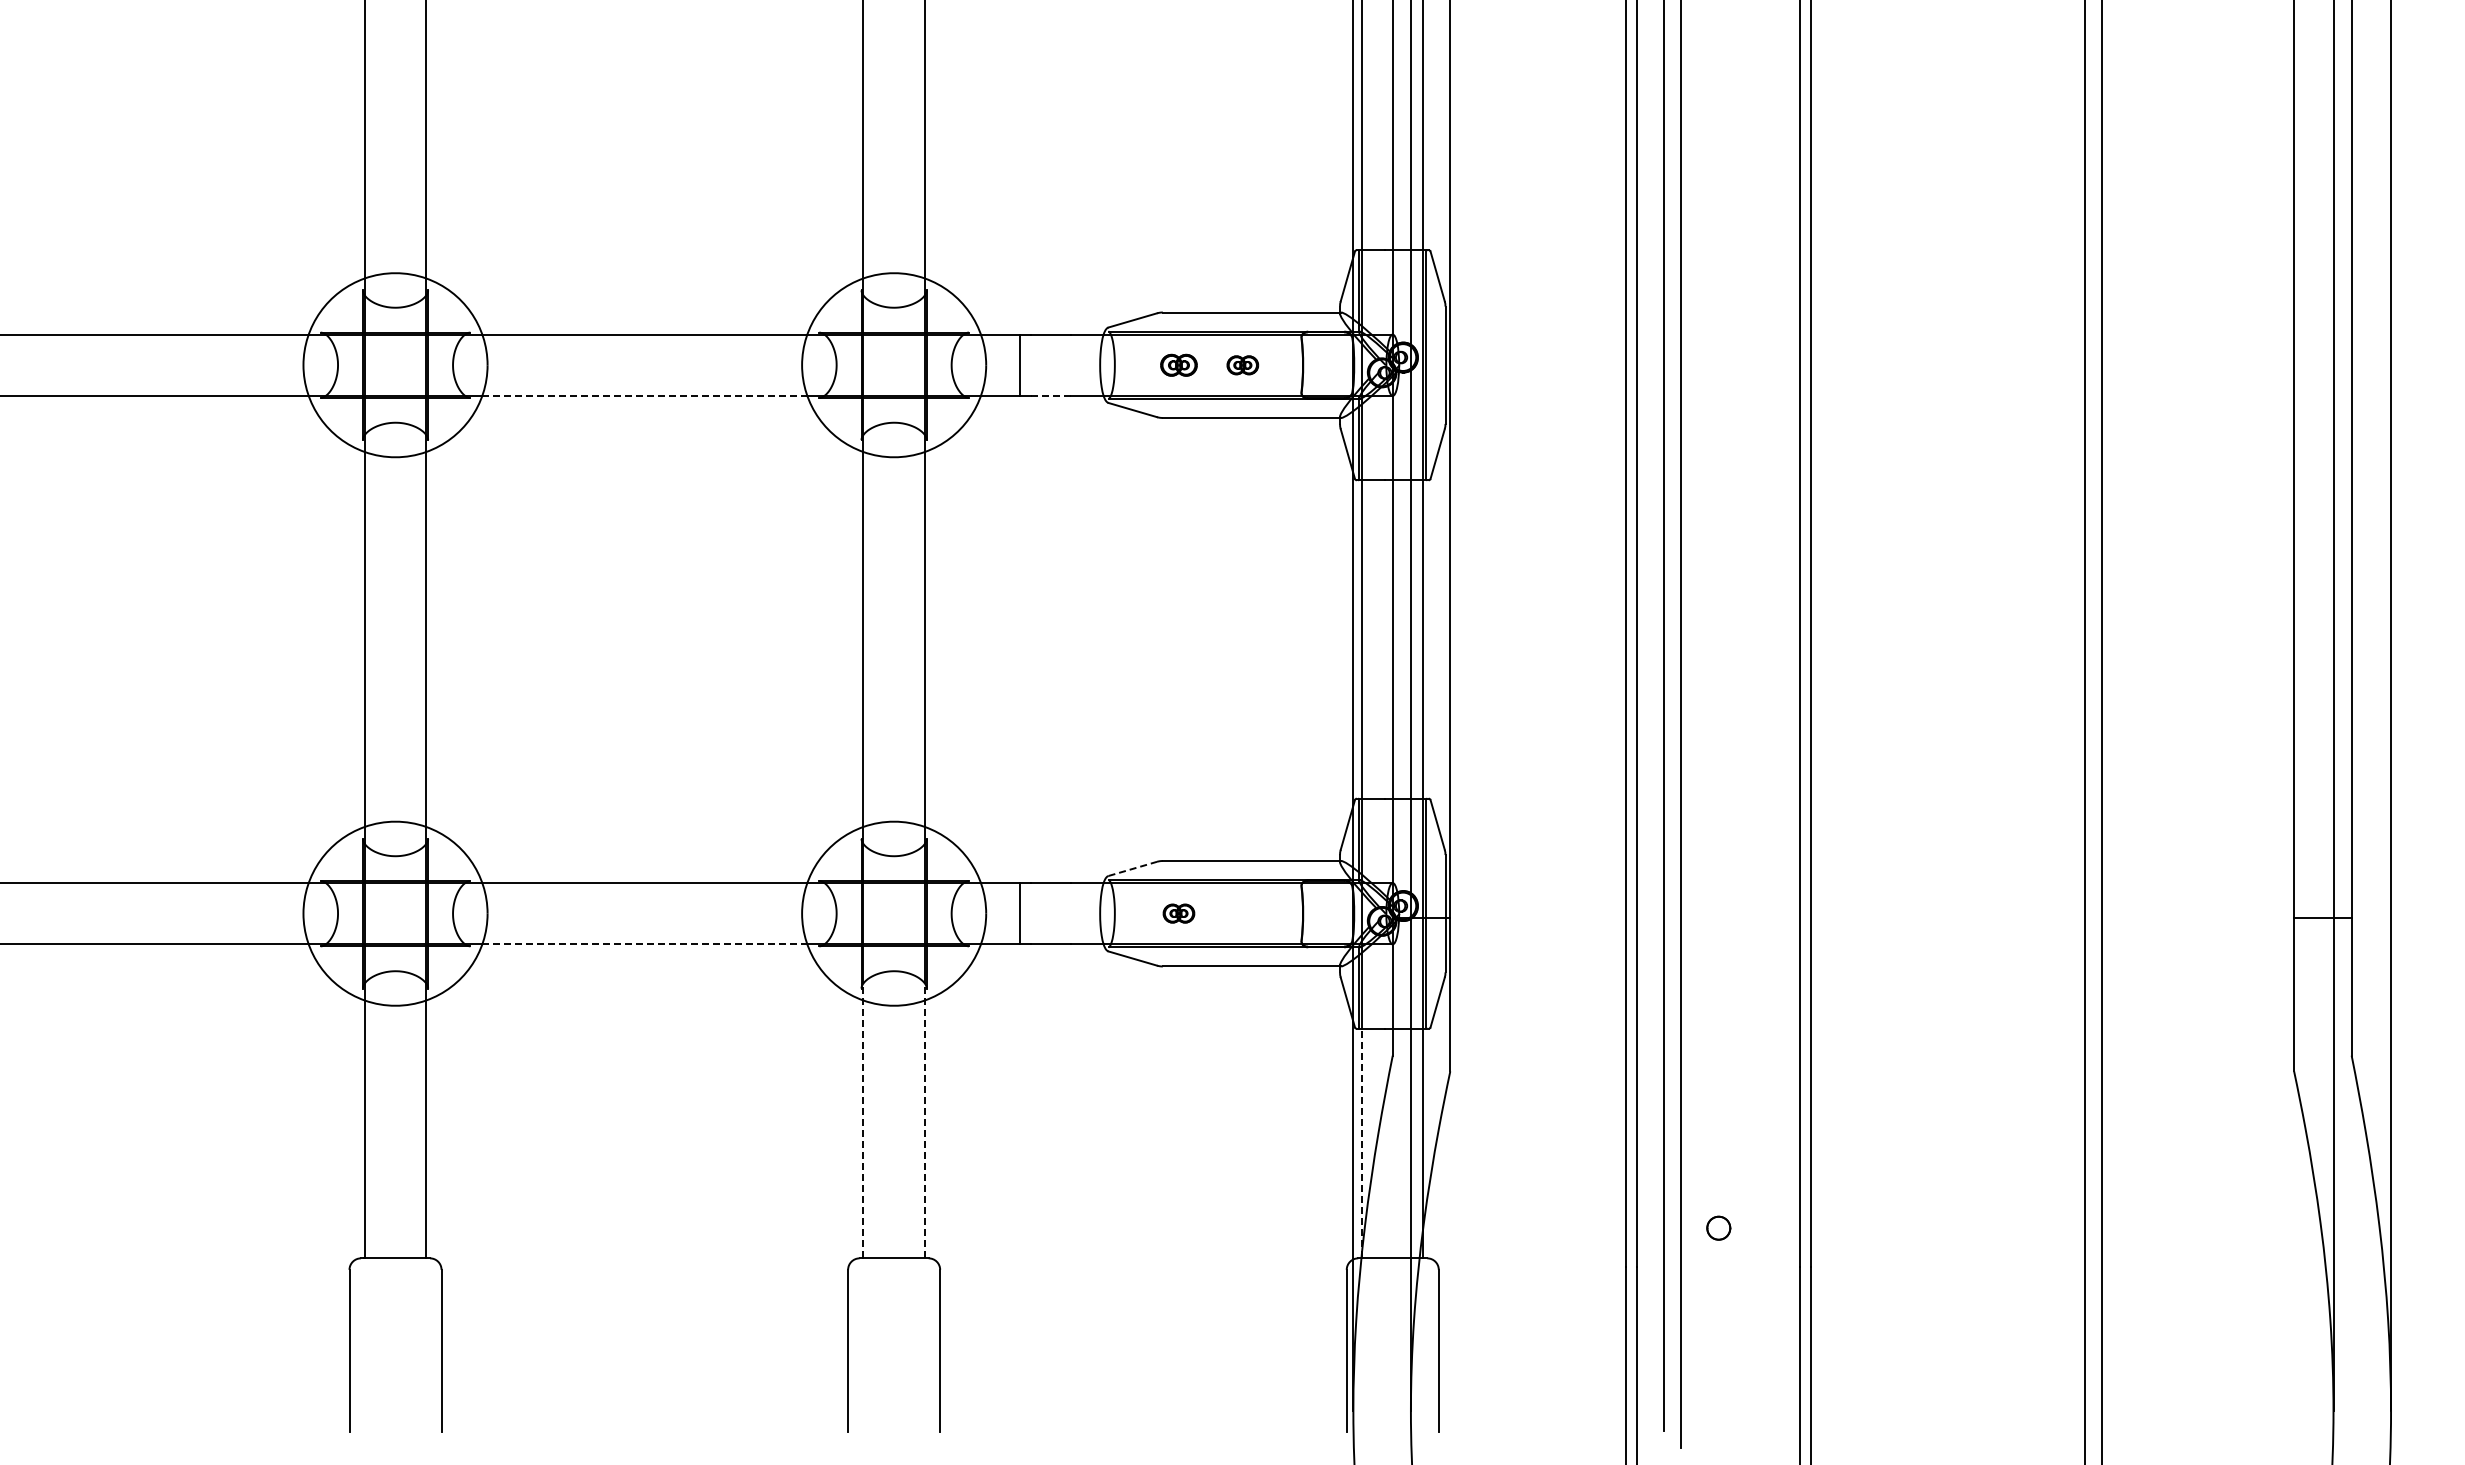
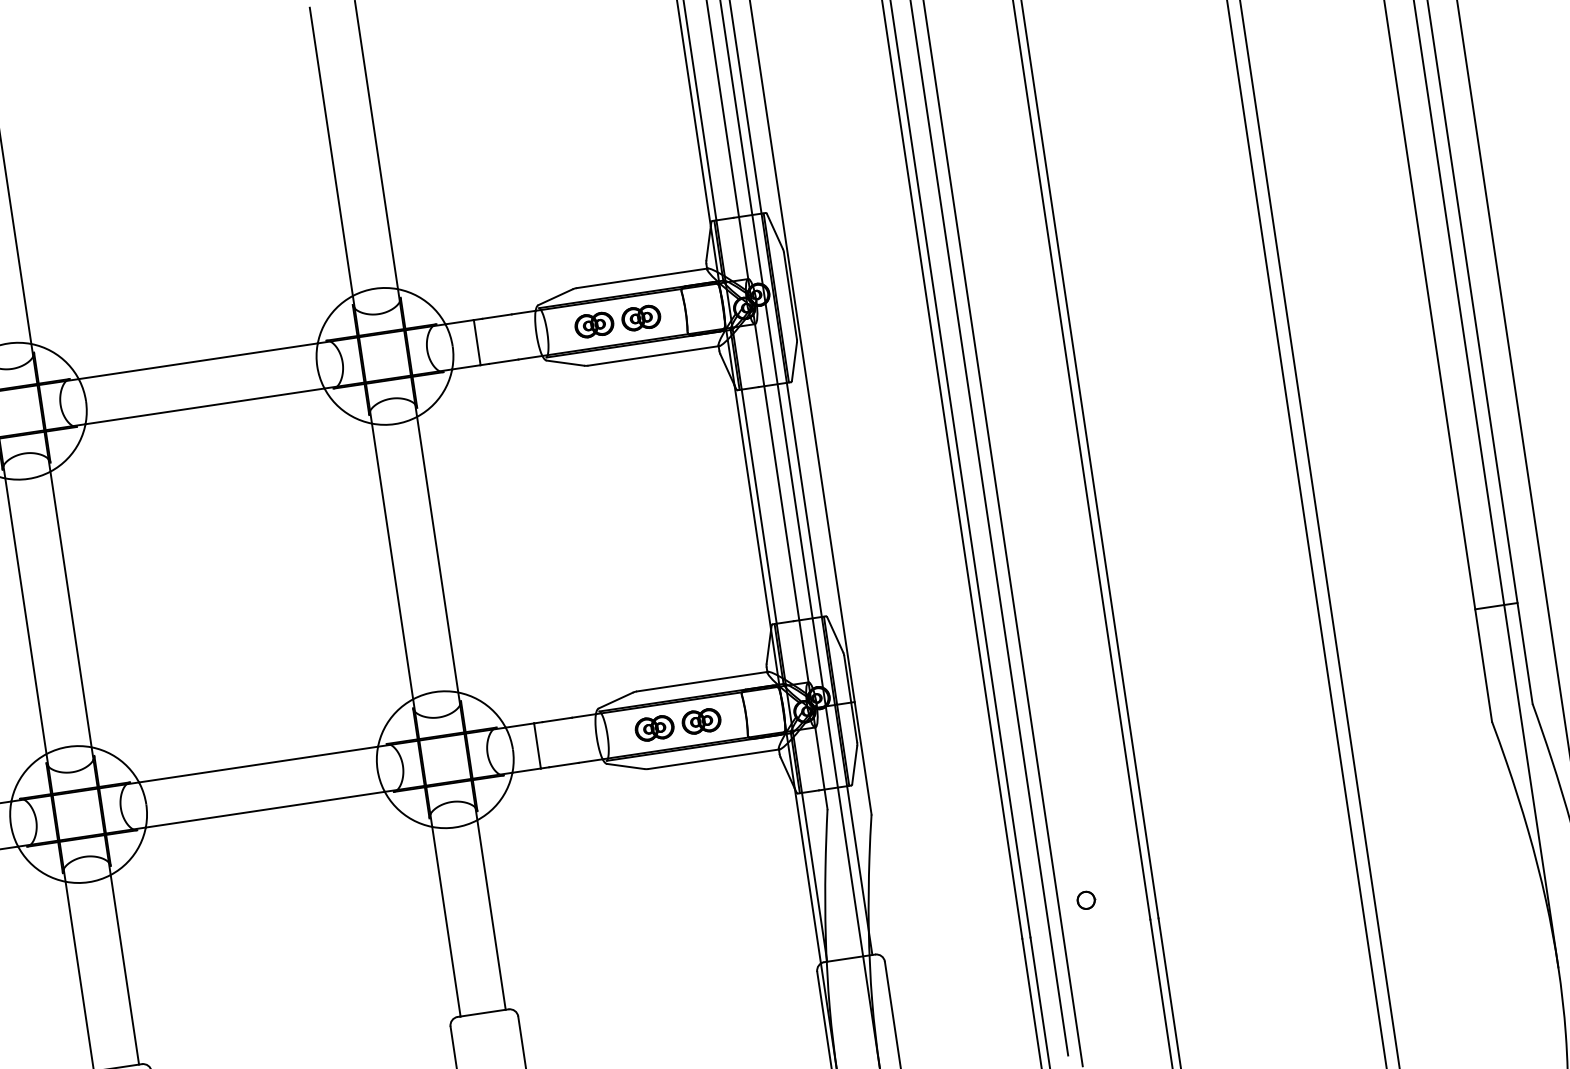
part: (1178, 365) -> (594, 325), size x1.43
part: (1242, 365) -> (641, 318), size x1.67
line: (644, 395) -> (204, 406), dashed -> solid
line: (1051, 395) -> (504, 361), dashed -> solid
line: (1133, 868) -> (616, 700), dashed -> solid
part: (1178, 913) -> (654, 728), size x1.67
part: (1242, 913) -> (701, 721), added
line: (644, 944) -> (265, 809), dashed -> solid
line: (863, 1120) -> (445, 915), dashed -> solid
line: (924, 1120) -> (490, 908), dashed -> solid
line: (1362, 1143) -> (814, 877), dashed -> solid

